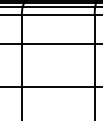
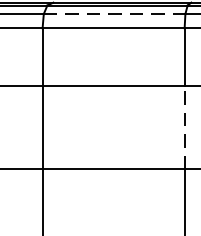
line: (59, 7) -> (116, 14), solid -> dashed
line: (94, 64) -> (184, 125), solid -> dashed

